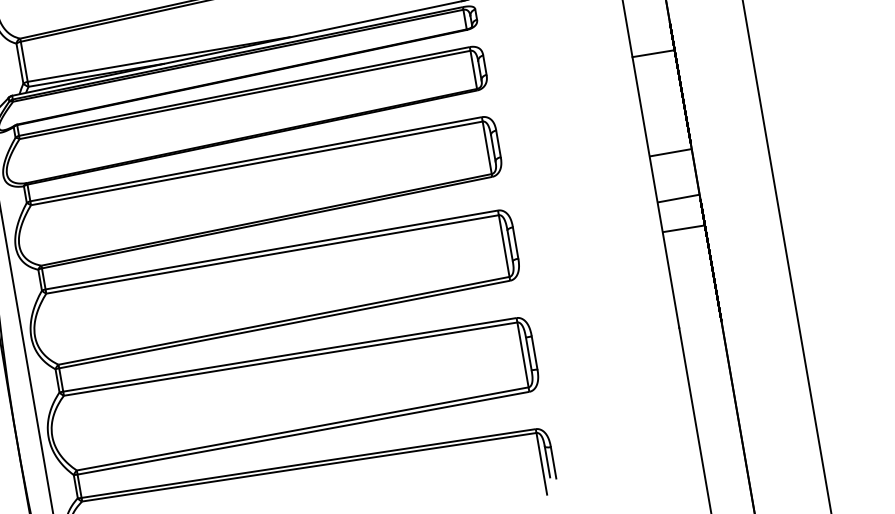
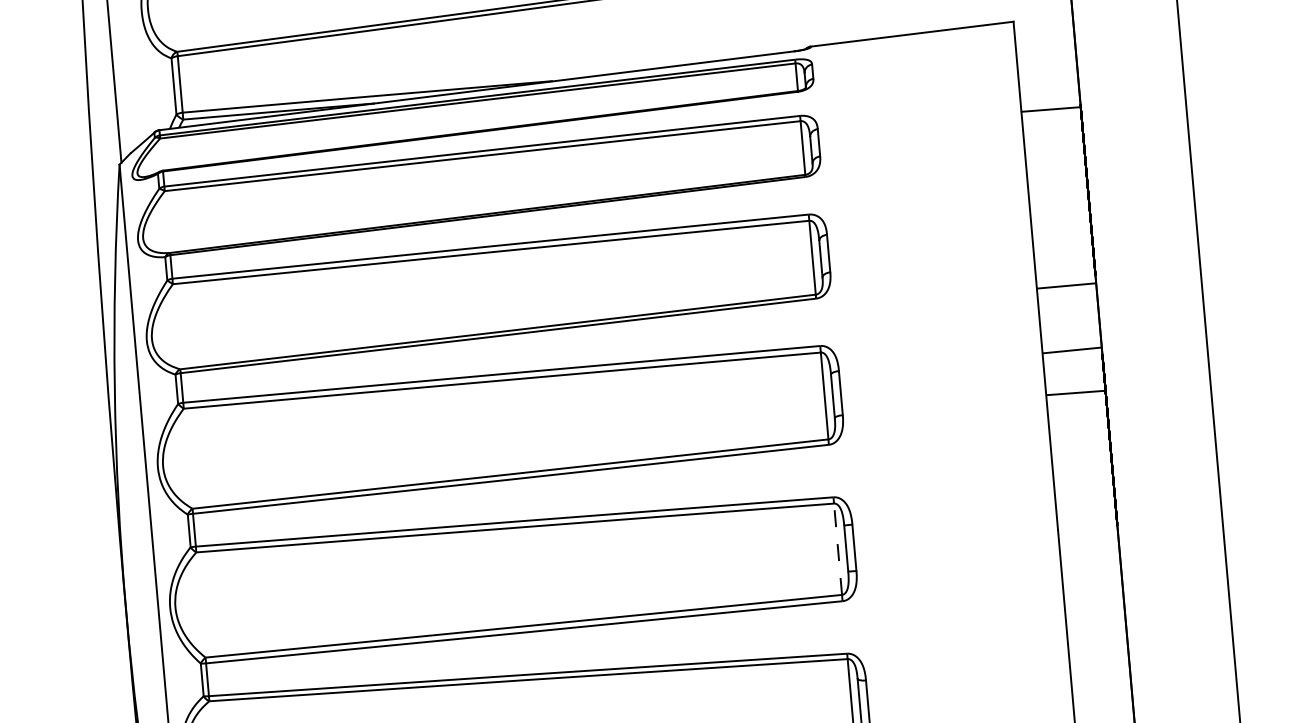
line: (653, 53) -> (1051, 109), moved
line: (523, 355) -> (838, 549), solid -> dashed

